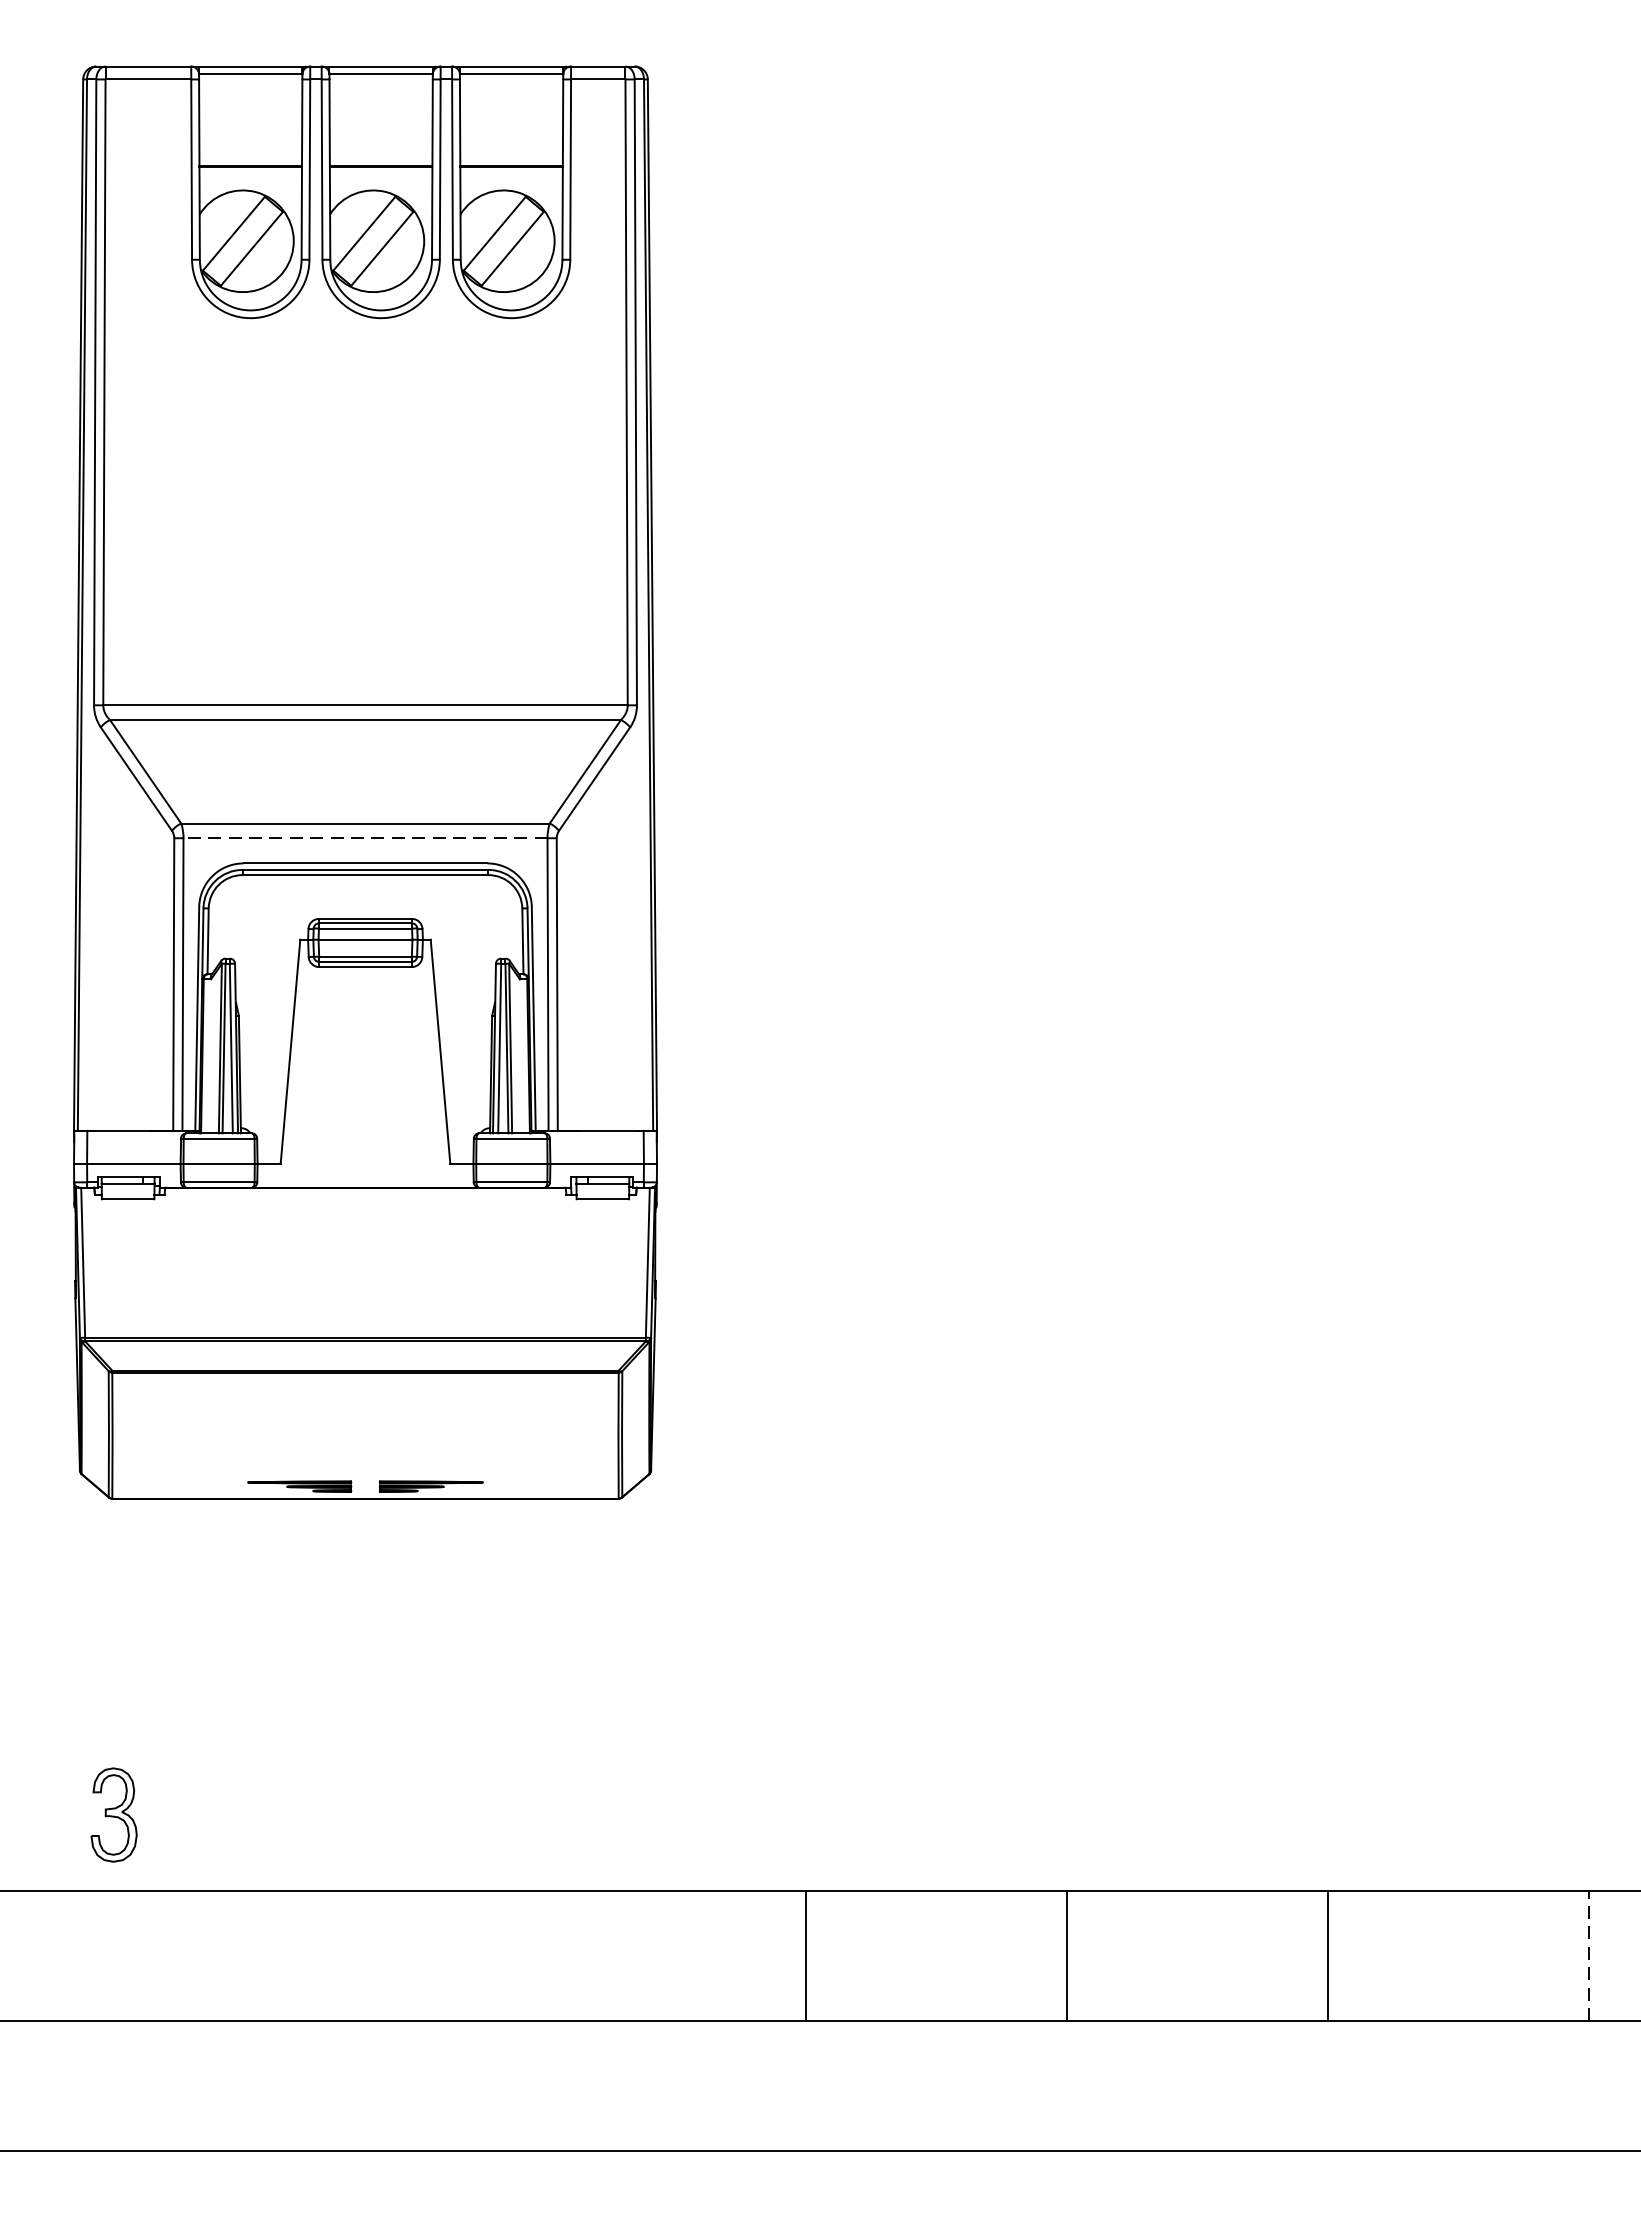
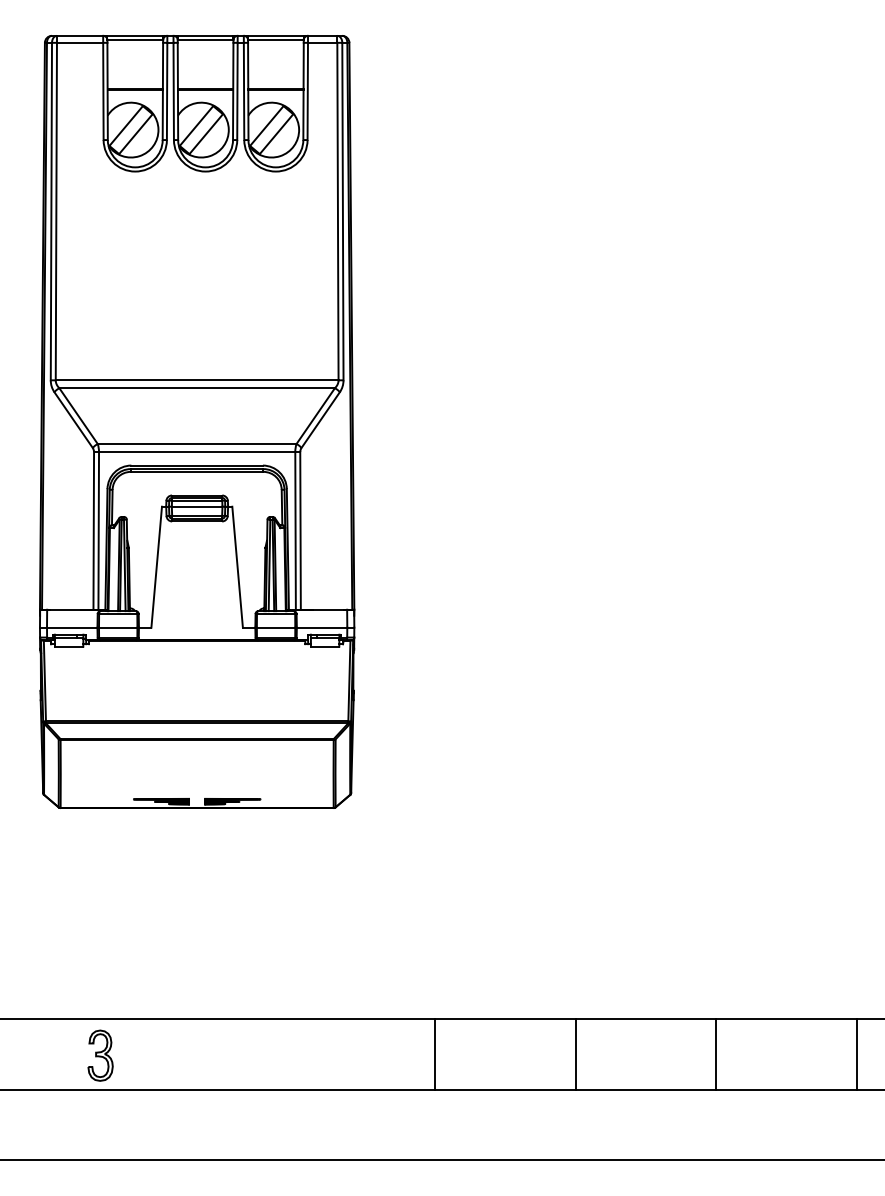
line: (364, 839) -> (196, 452), dashed -> solid
part: (113, 1814) -> (100, 1055), moved
line: (1588, 1955) -> (856, 1054), dashed -> solid

